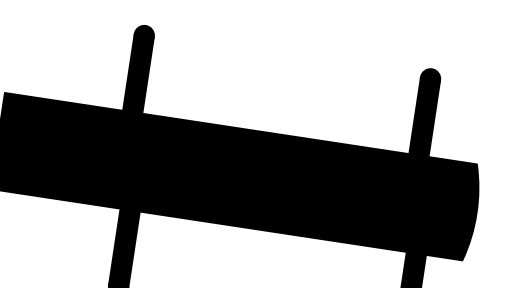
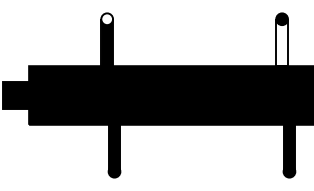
fill: (144, 36) -> (107, 19), removed
fill: (423, 116) -> (281, 42), removed

